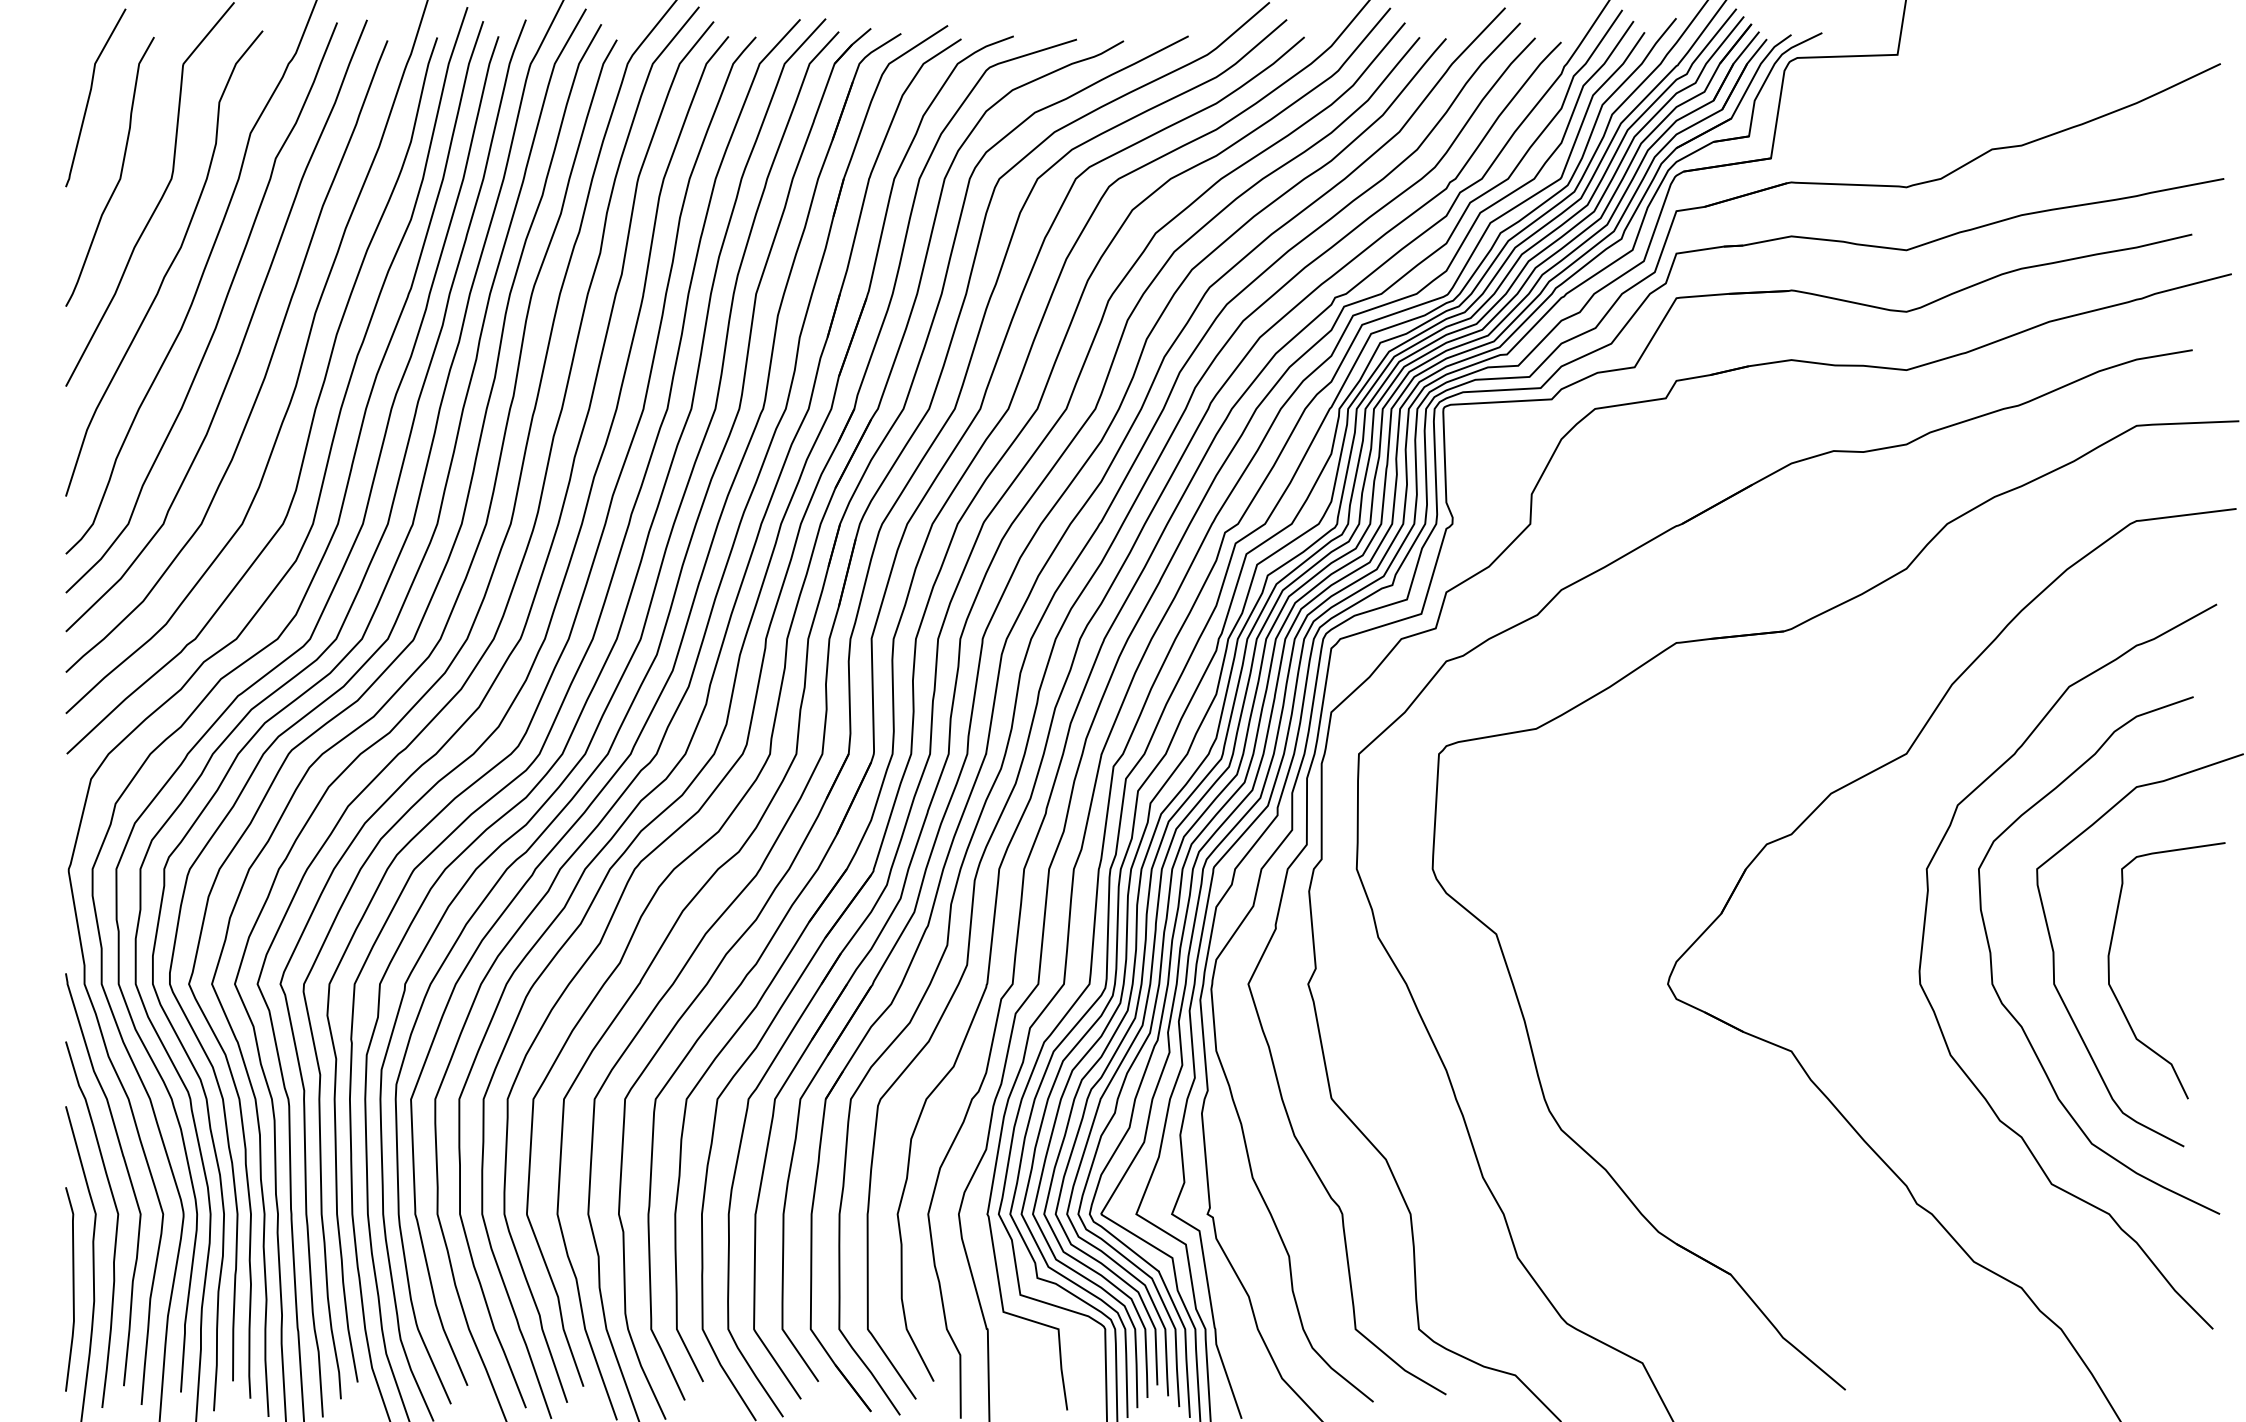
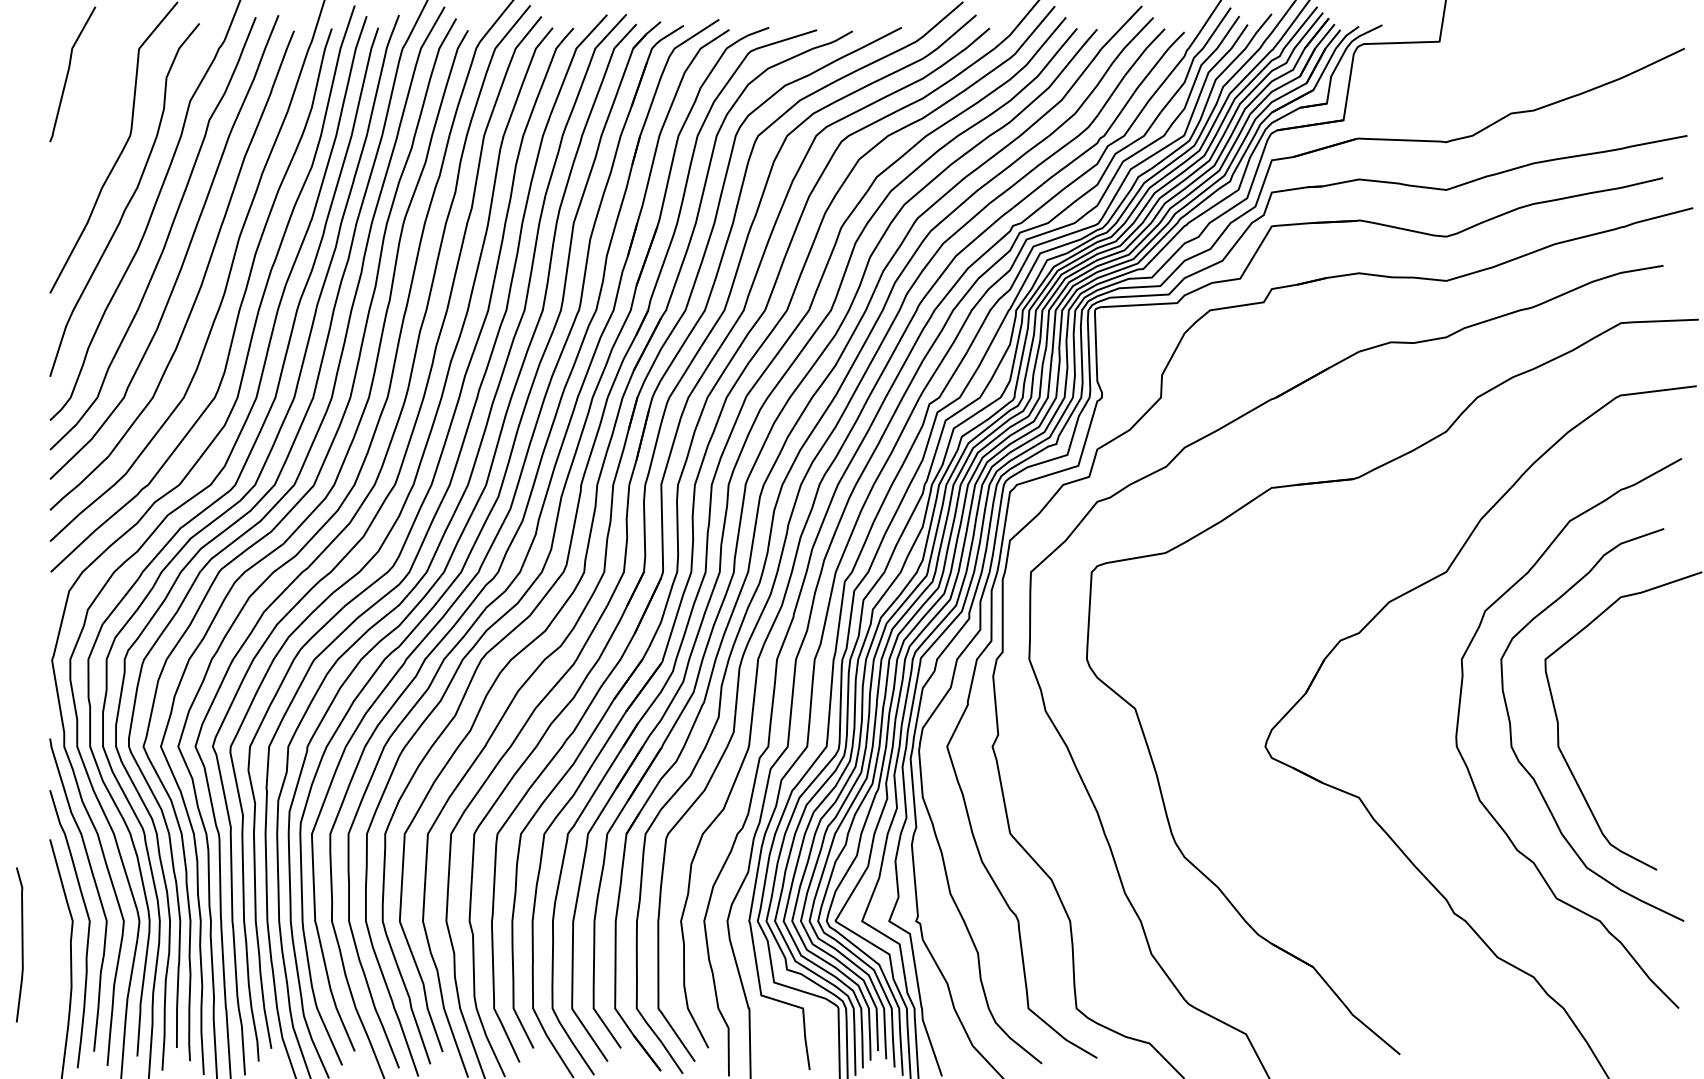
curve: (120, 171) -> (91, 130), removed
curve: (2116, 996) -> (1605, 756), removed
curve: (72, 1289) -> (21, 944), moved

